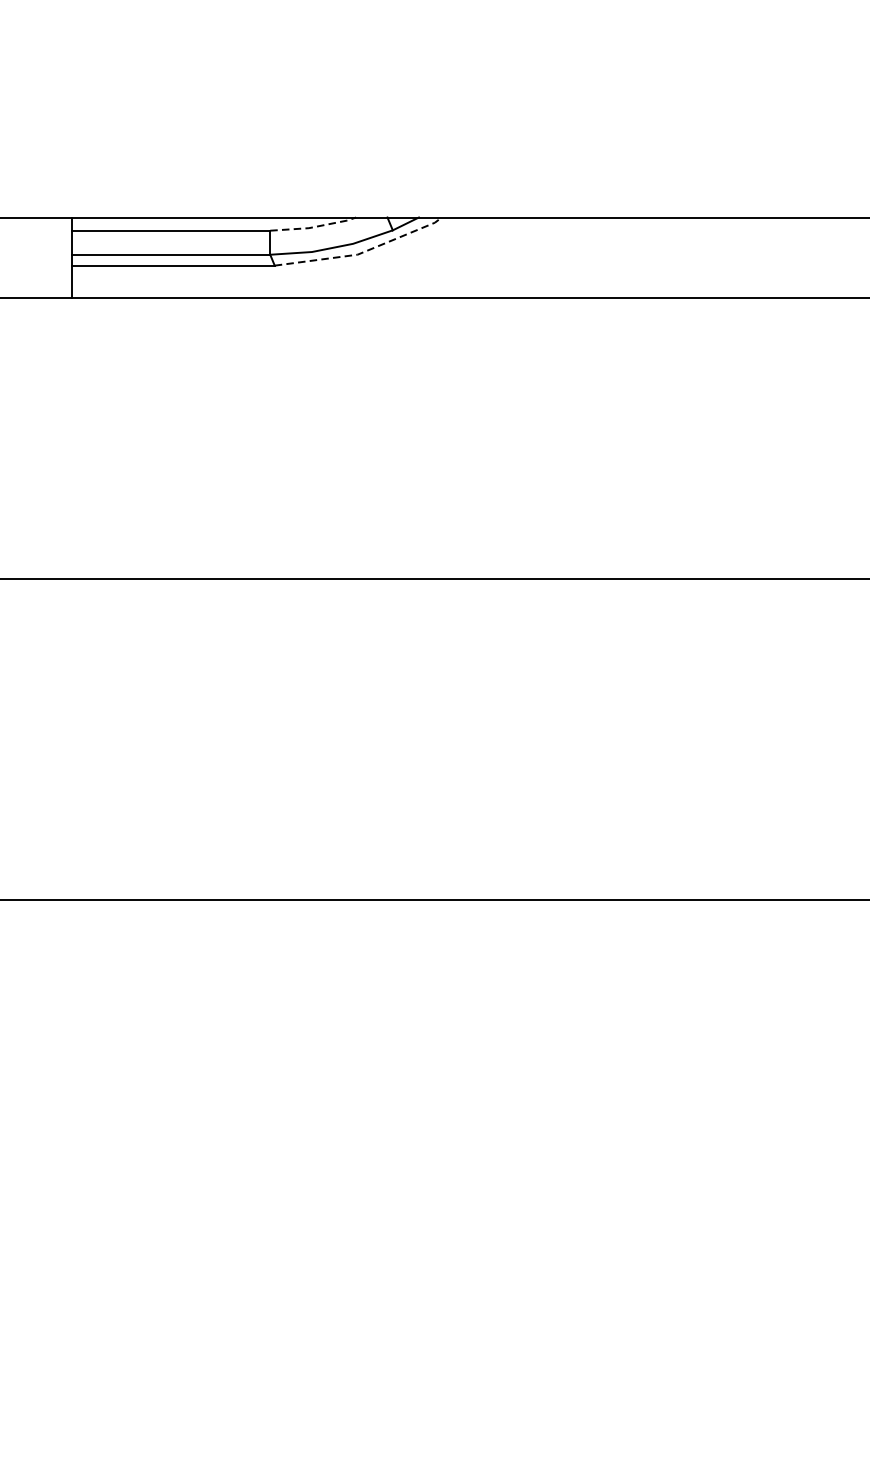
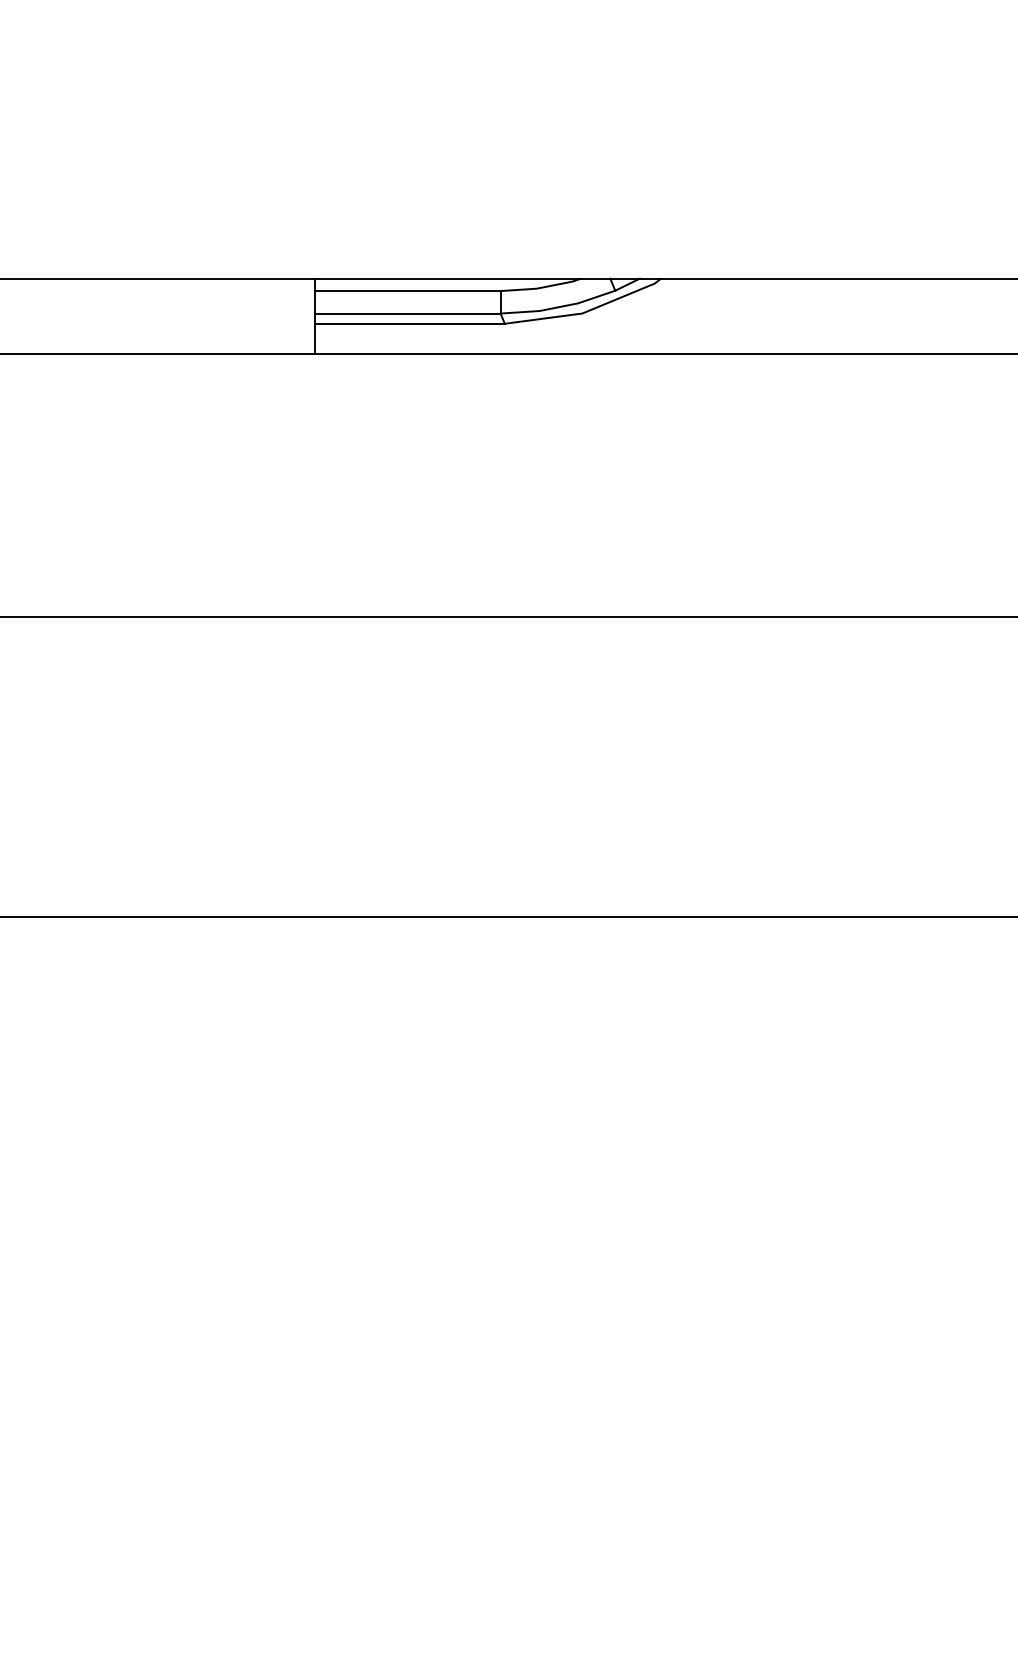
line: (313, 226) -> (541, 287), dashed -> solid
line: (363, 252) -> (587, 311), dashed -> solid

